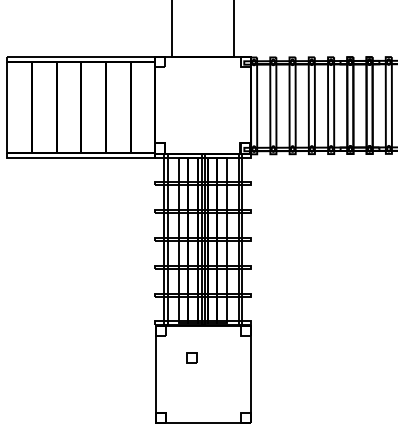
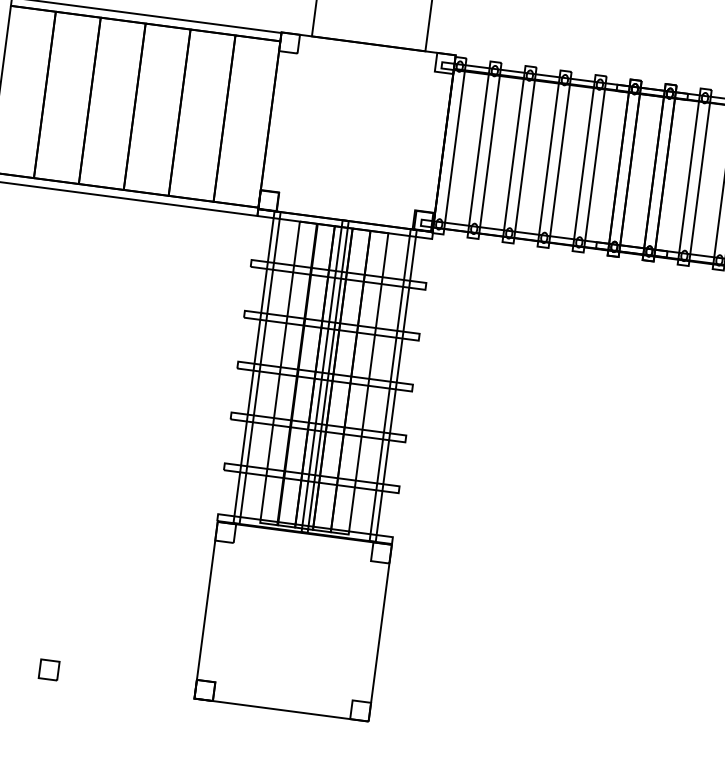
part: (191, 357) -> (48, 669), moved

